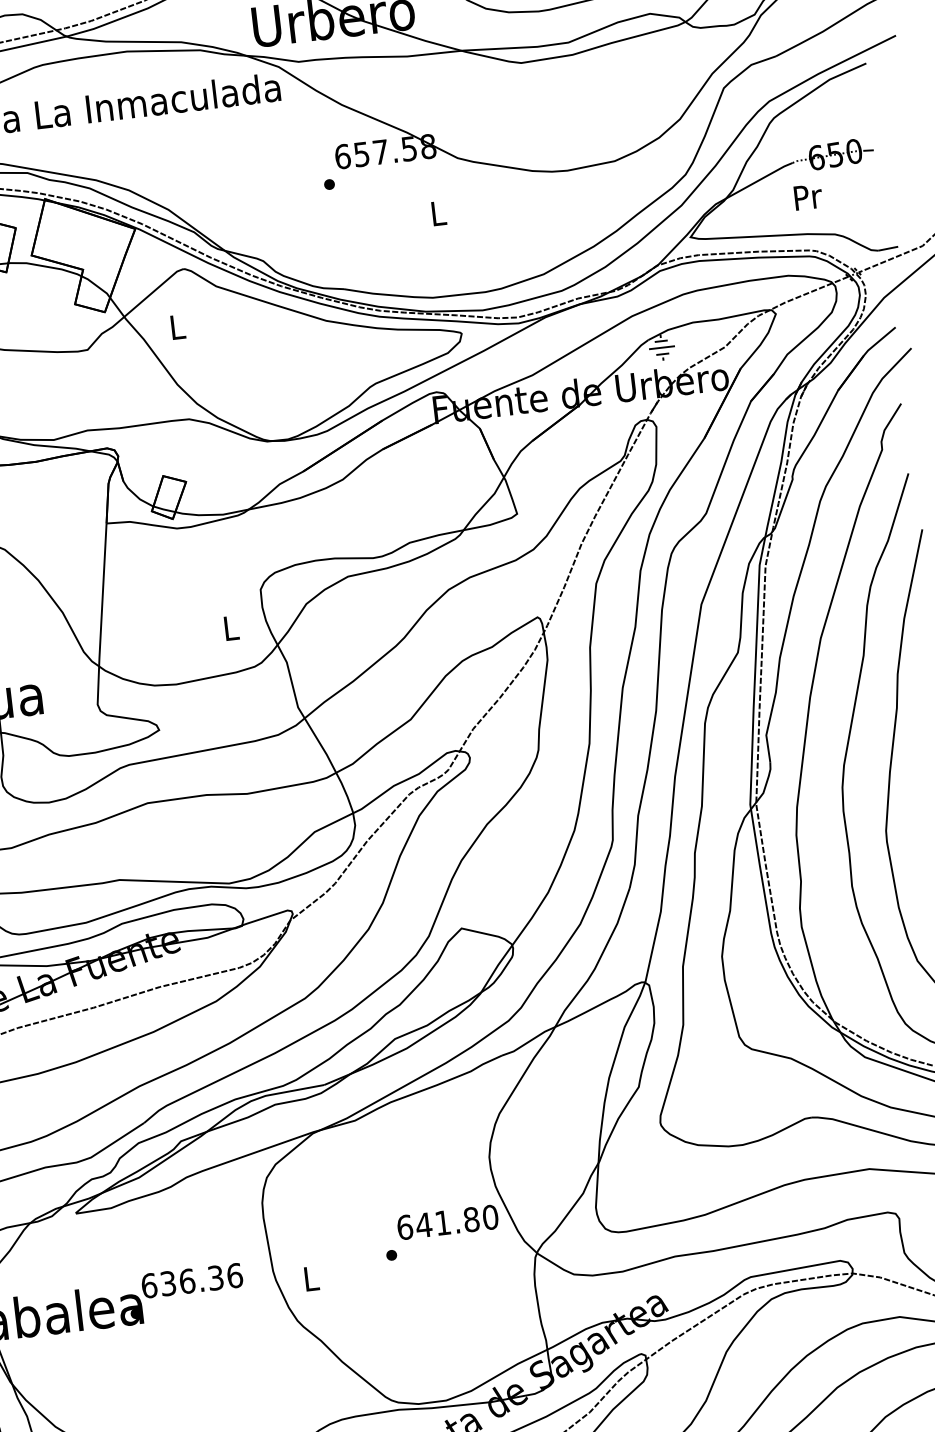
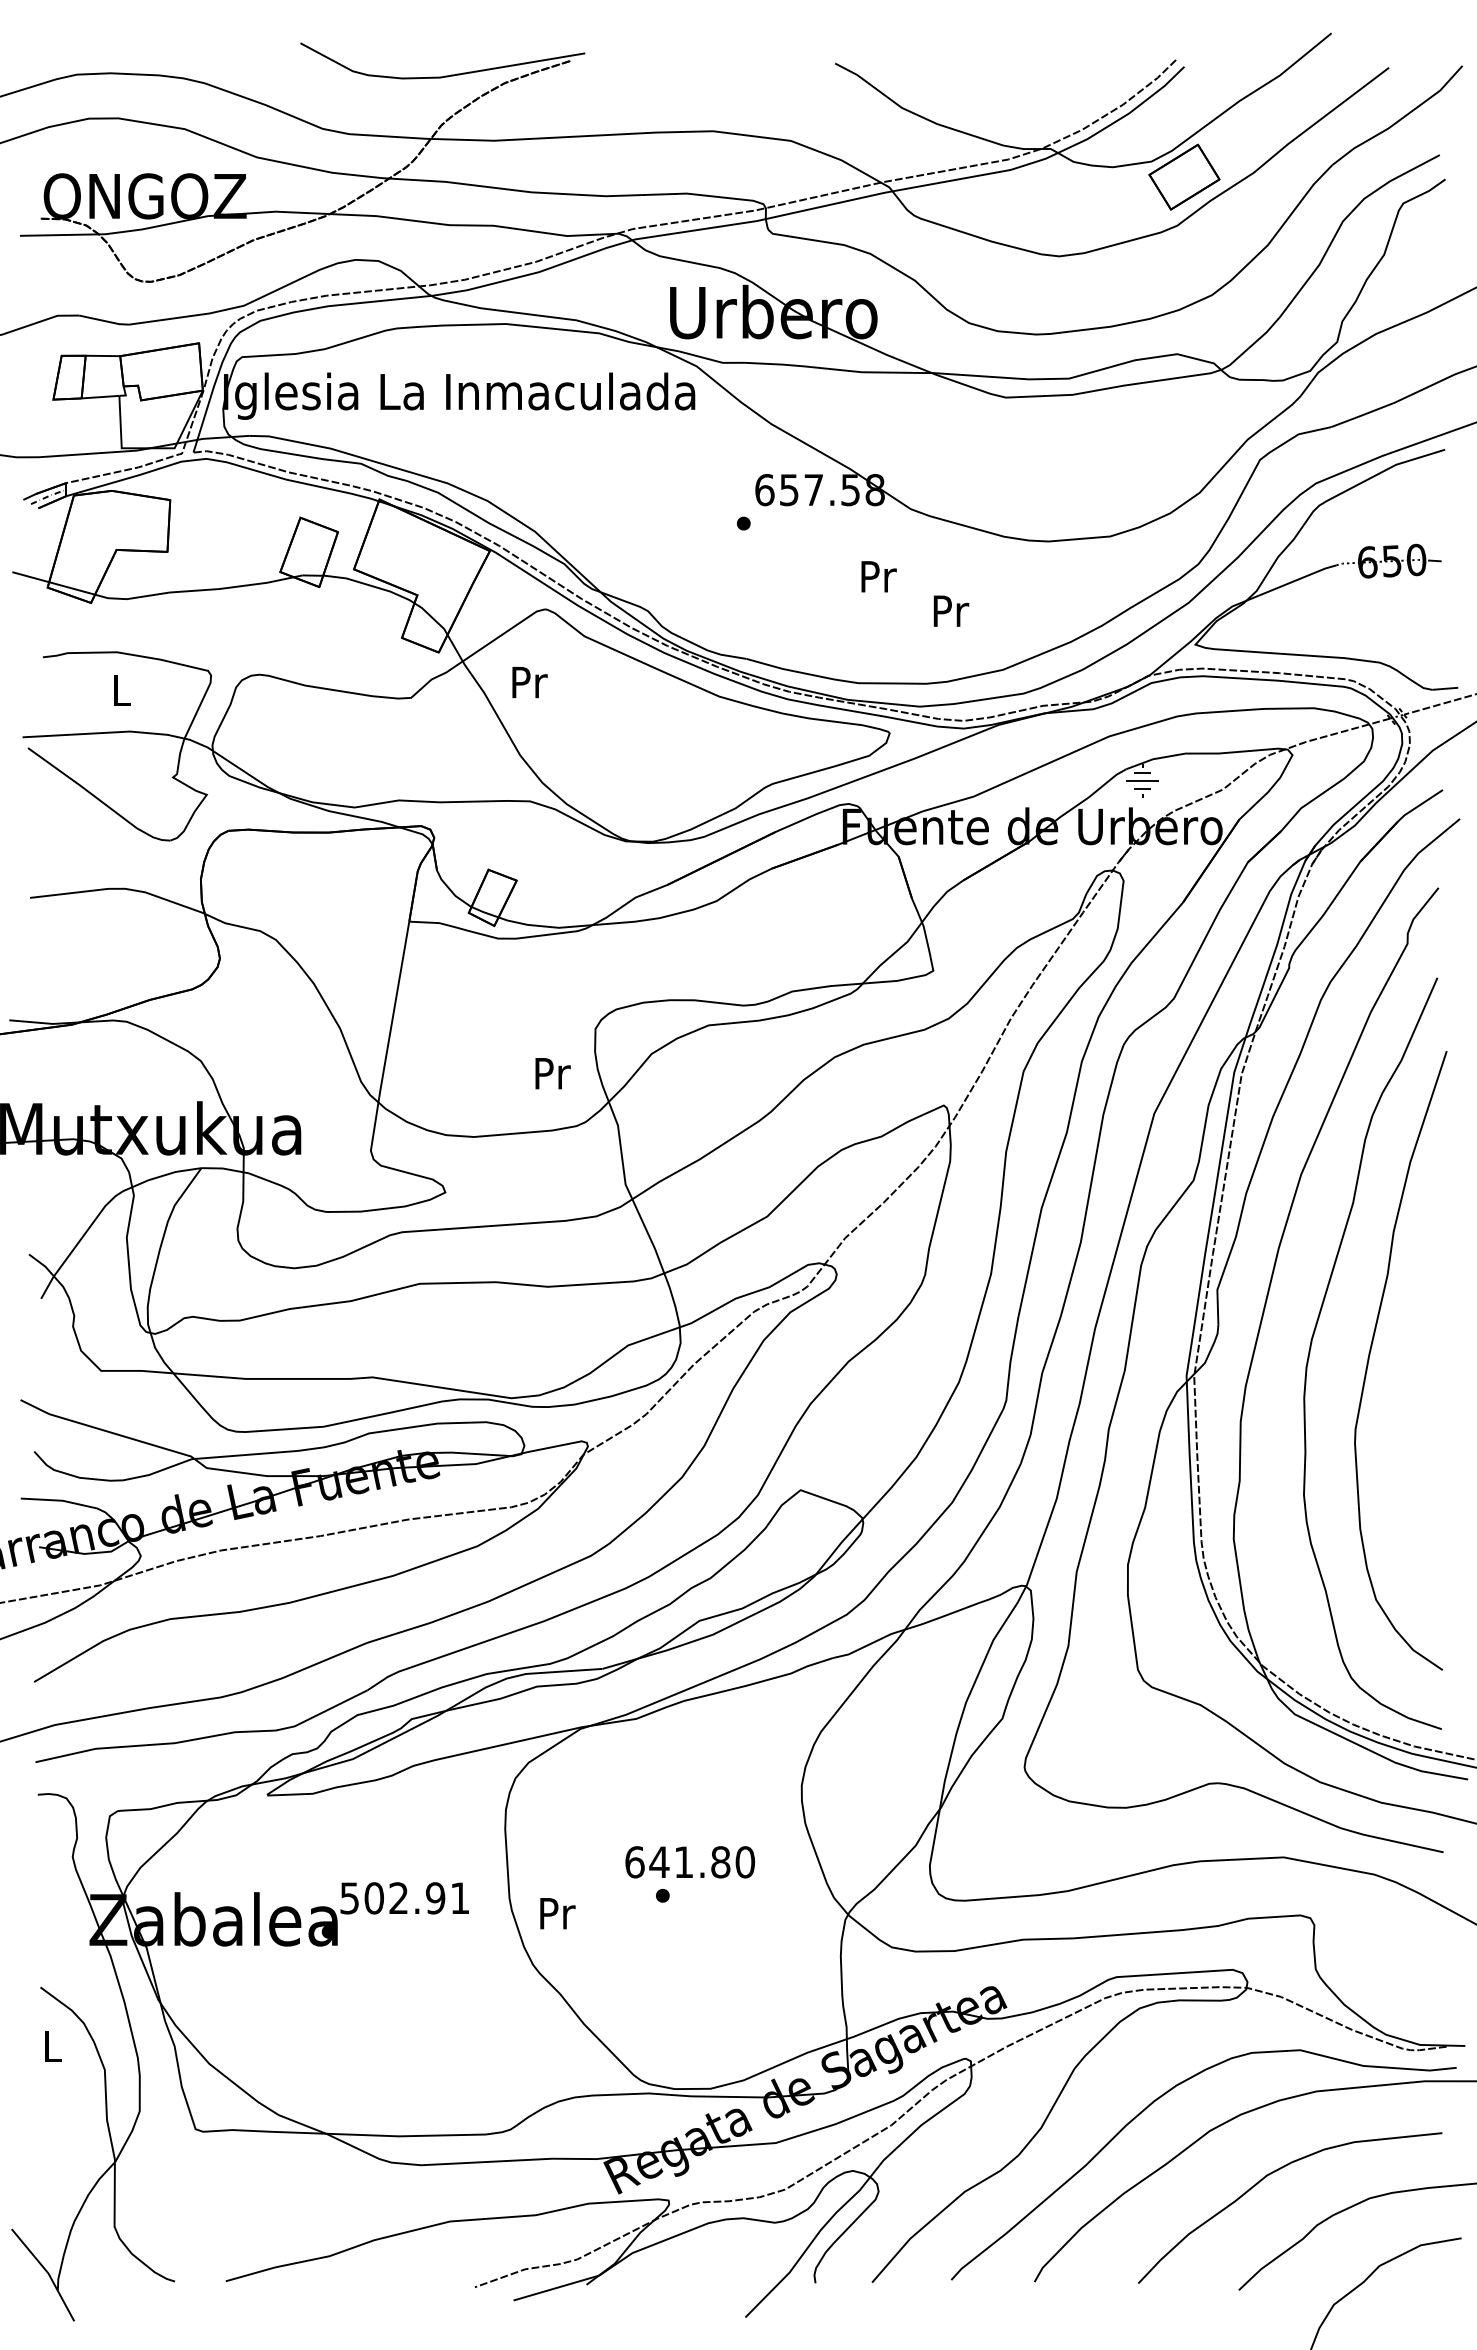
text: (808, 196) -> (951, 610), moved
text: (438, 213) -> (878, 576), L -> Pr
text: (177, 327) -> (529, 682), L -> Pr
text: (231, 628) -> (552, 1073), L -> Pr
text: (448, 1222) -> (690, 1862), moved
text: (311, 1278) -> (557, 1913), L -> Pr
text: (191, 1280) -> (404, 1898), 636.36 -> 502.91

